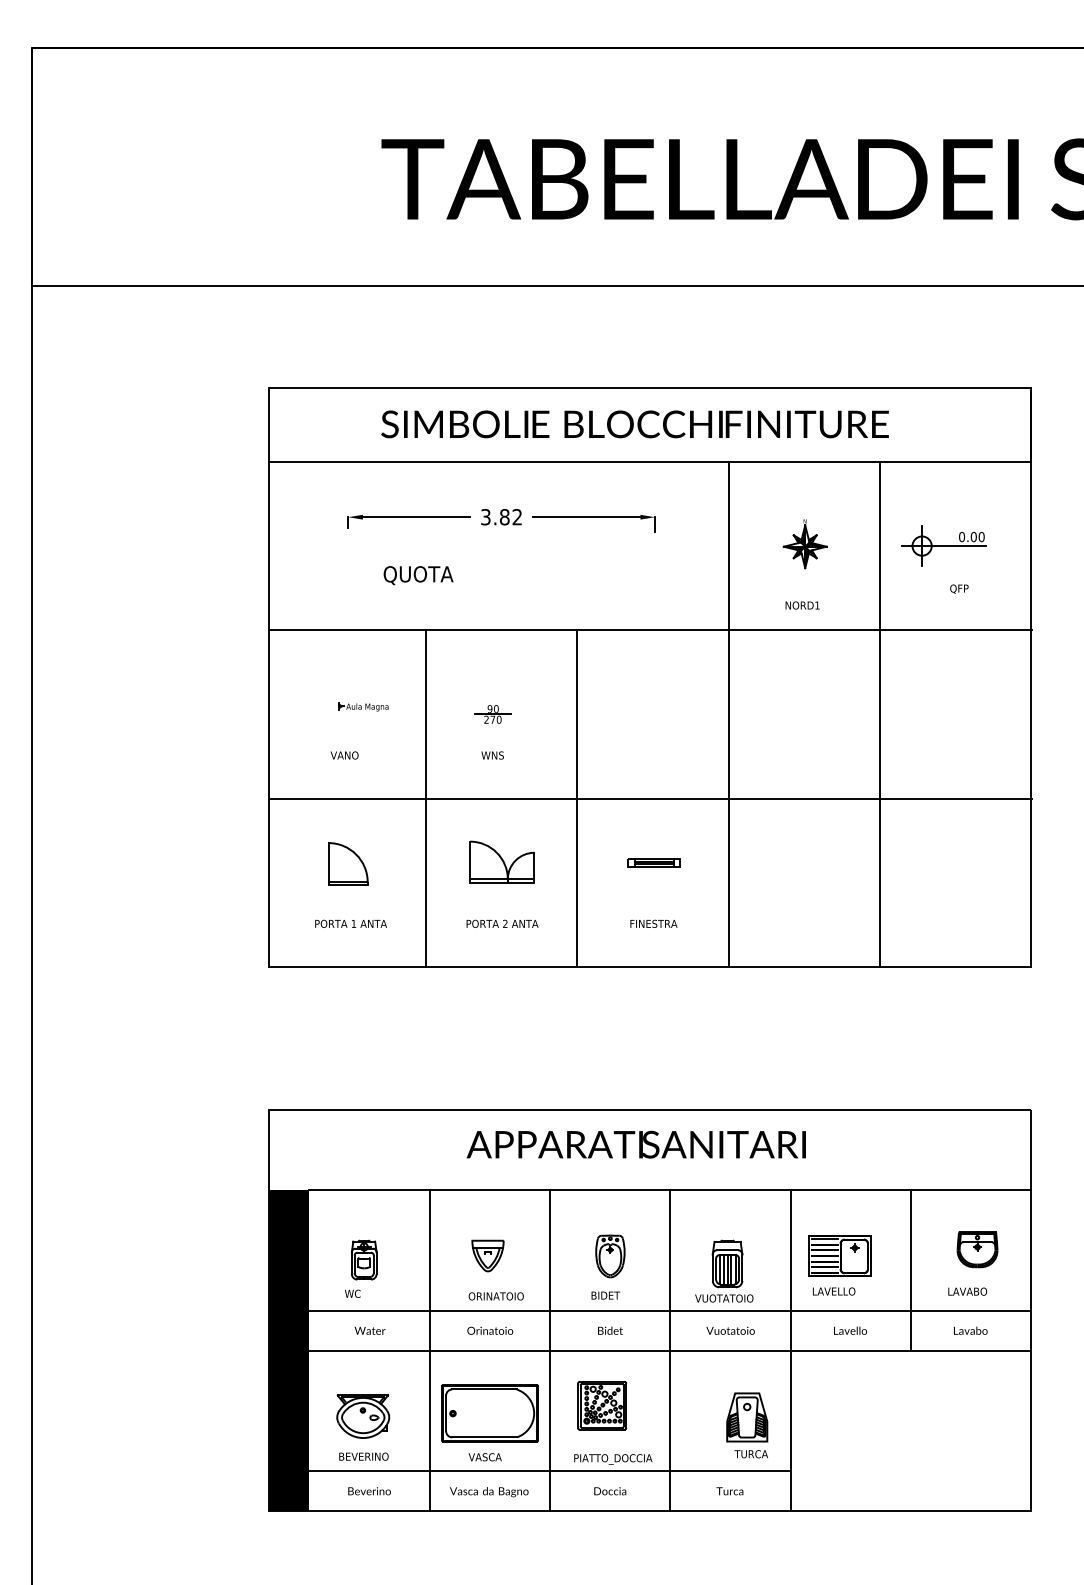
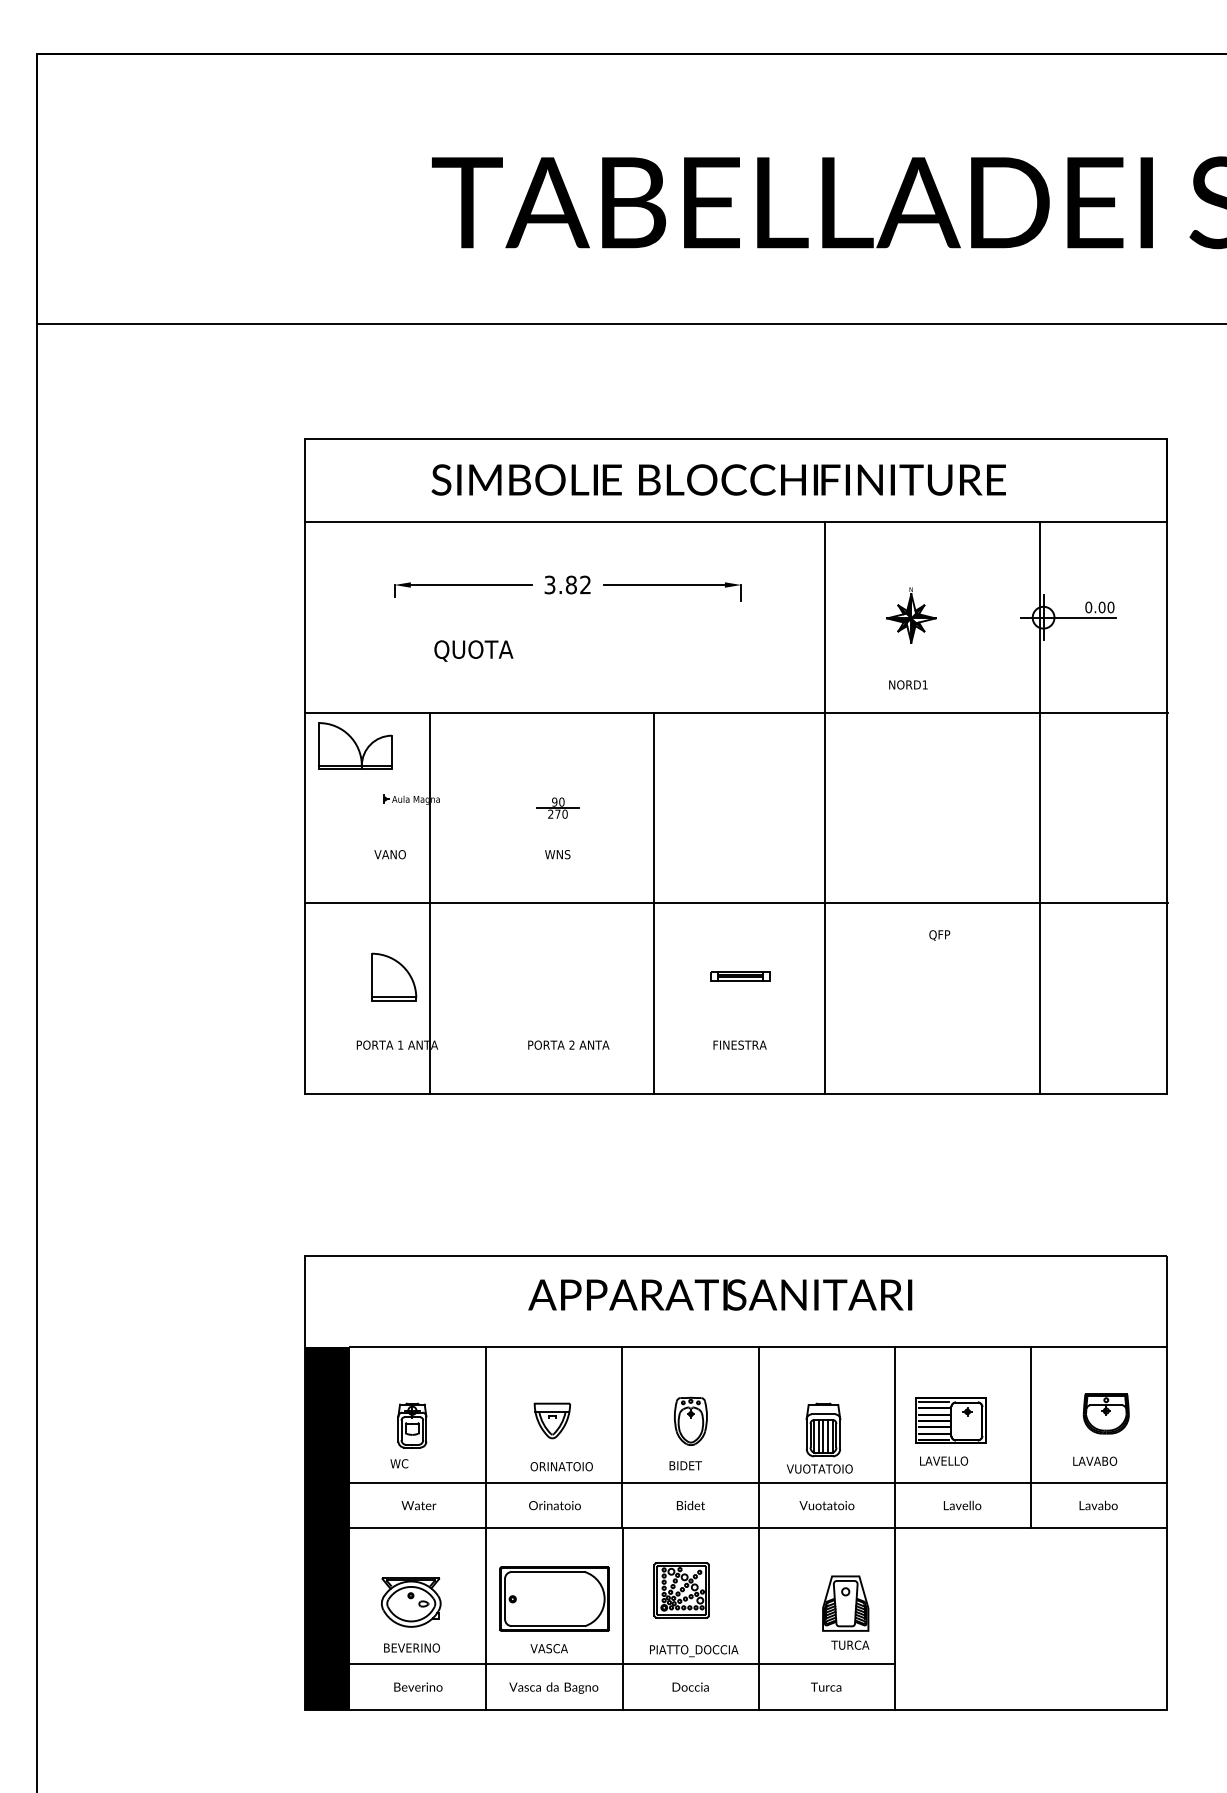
text: (959, 589) -> (939, 935), moved
line: (880, 713) -> (1040, 807), moved
line: (426, 797) -> (430, 902), moved
part: (502, 861) -> (355, 745), moved

